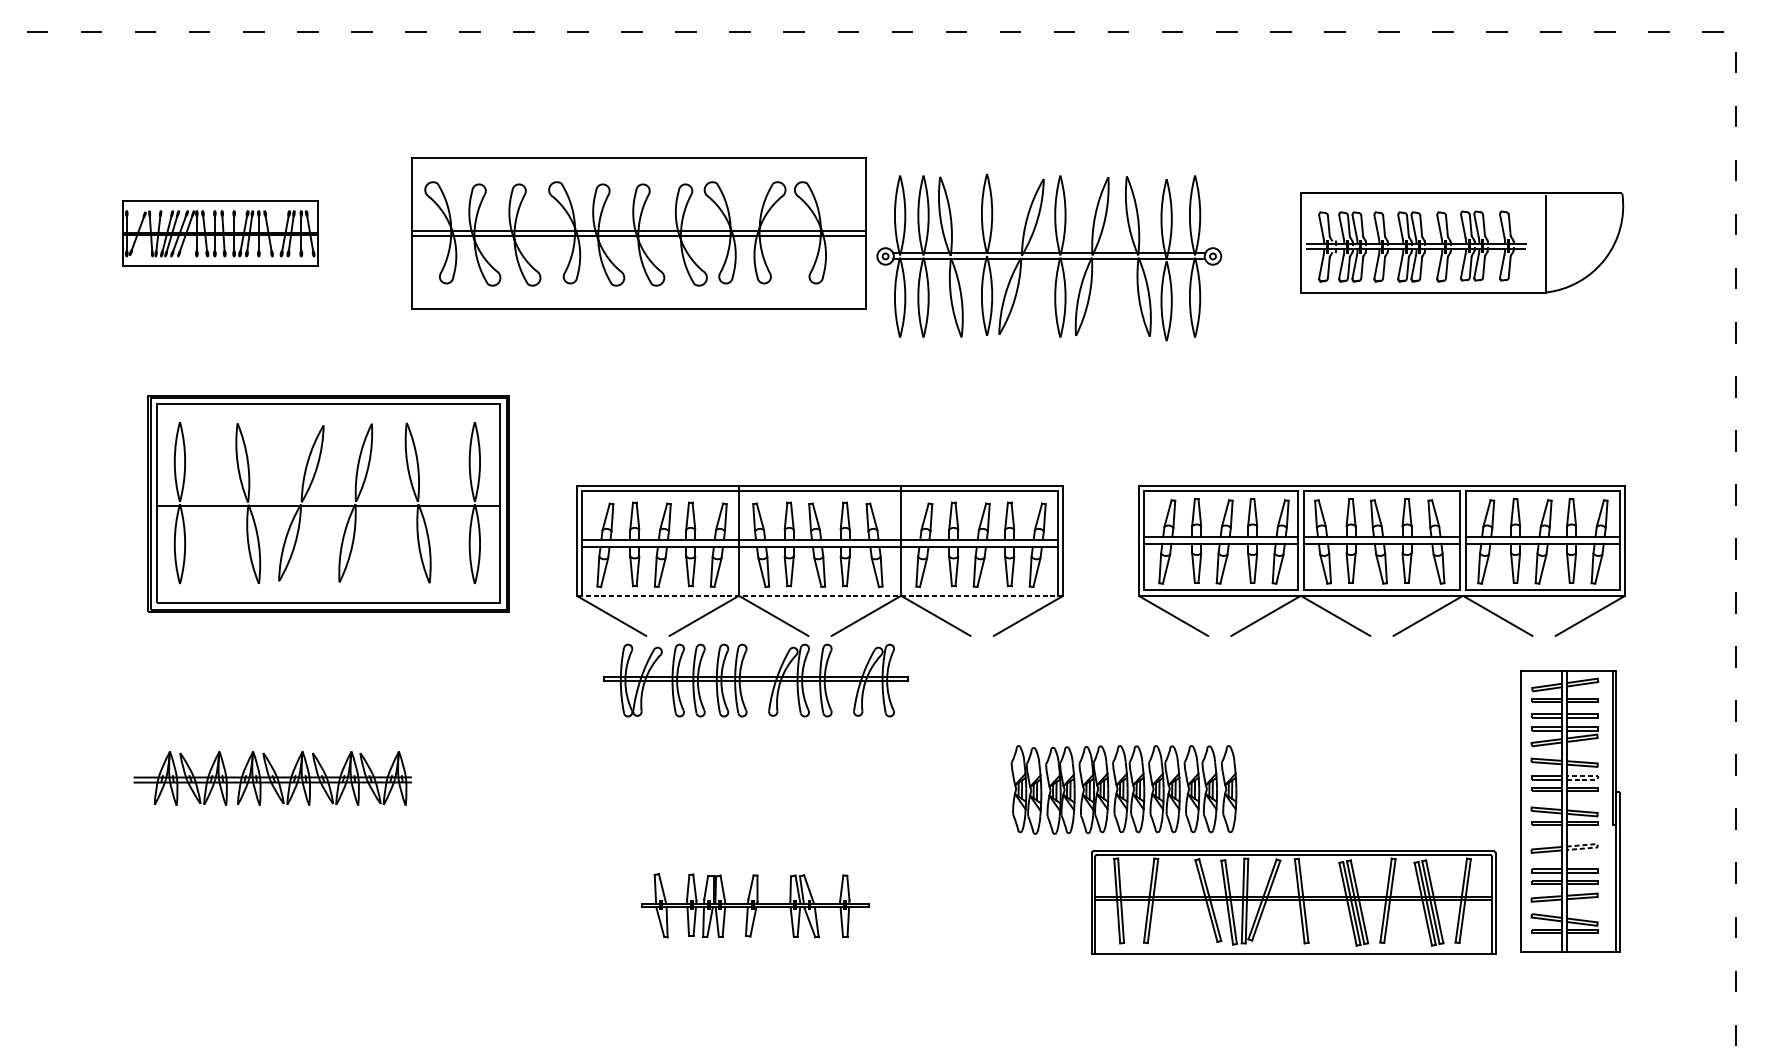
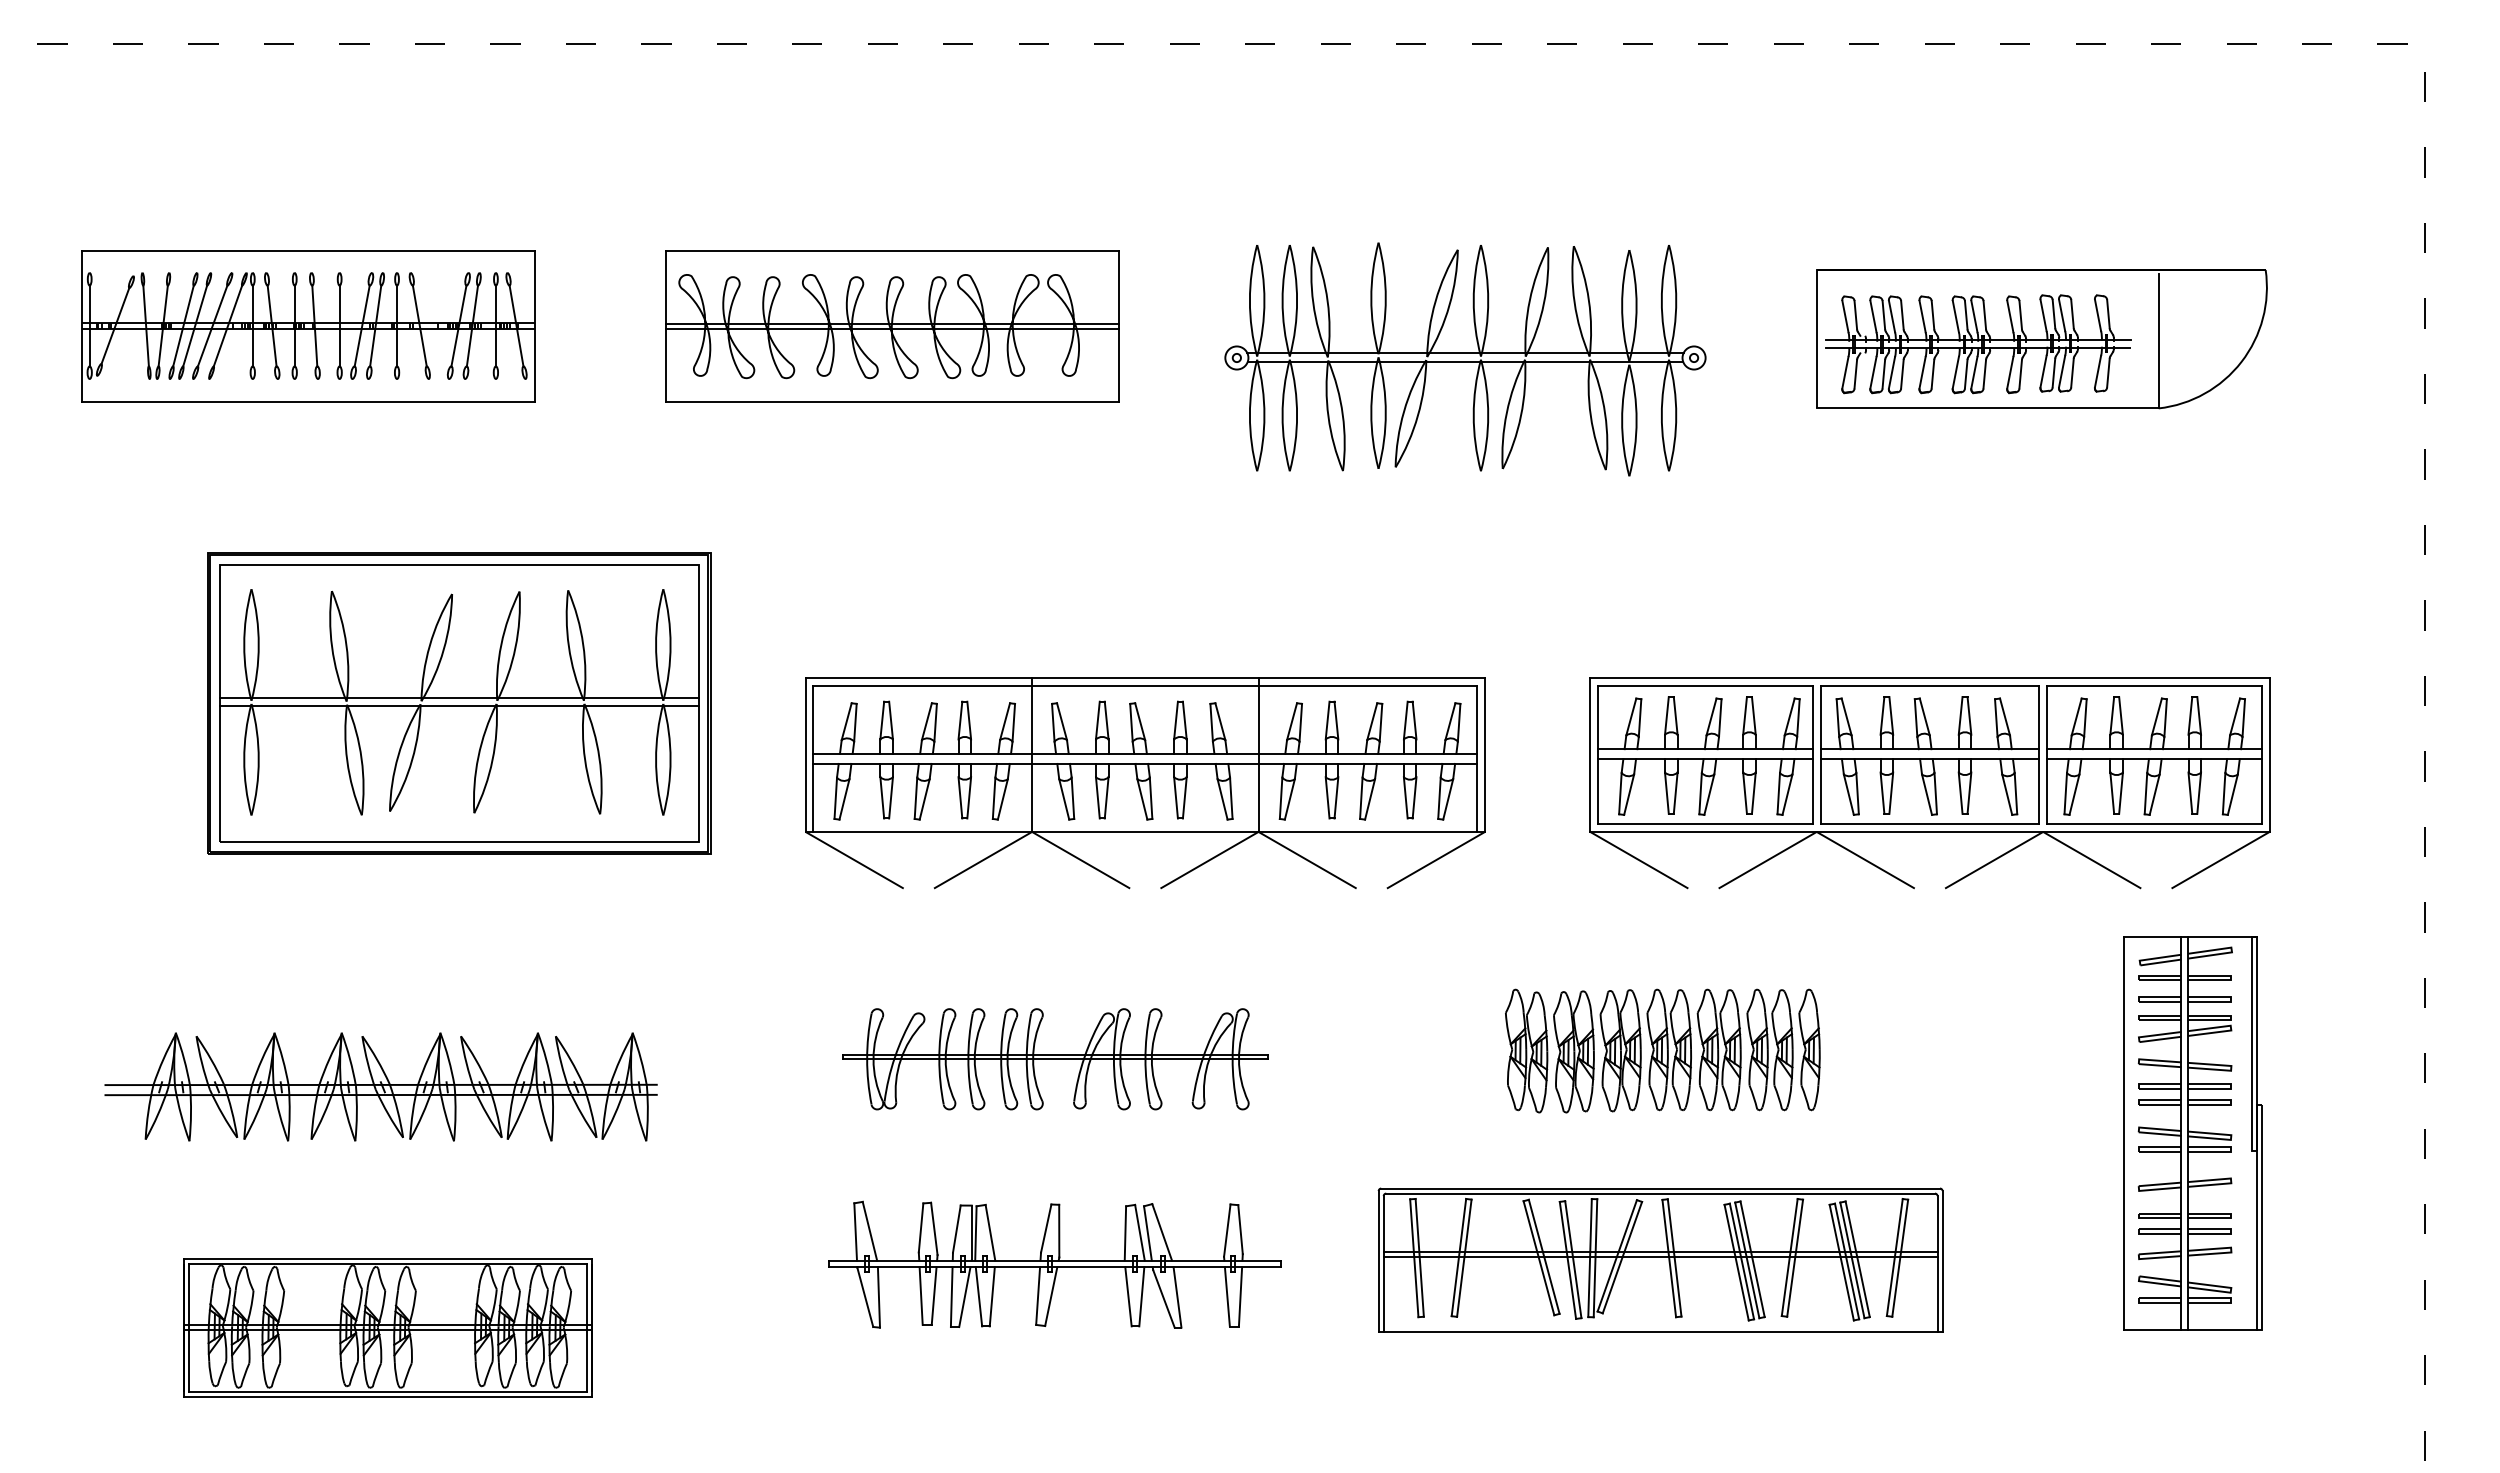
part: (220, 233) -> (308, 326), size x1.67
part: (638, 233) -> (892, 326), size x0.71
line: (328, 499) -> (458, 697), added
line: (820, 595) -> (1145, 831), dashed -> solid
part: (755, 680) -> (1055, 1059), moved
part: (272, 778) -> (380, 1086), size x1.43
line: (1597, 778) -> (2231, 1086), dashed -> solid
part: (1123, 789) -> (1662, 1050), moved
line: (1597, 846) -> (2231, 1181), dashed -> solid
part: (1293, 902) -> (1660, 1259), moved
part: (755, 905) -> (1054, 1264), size x1.43
part: (277, 950) -> (387, 1327), added

